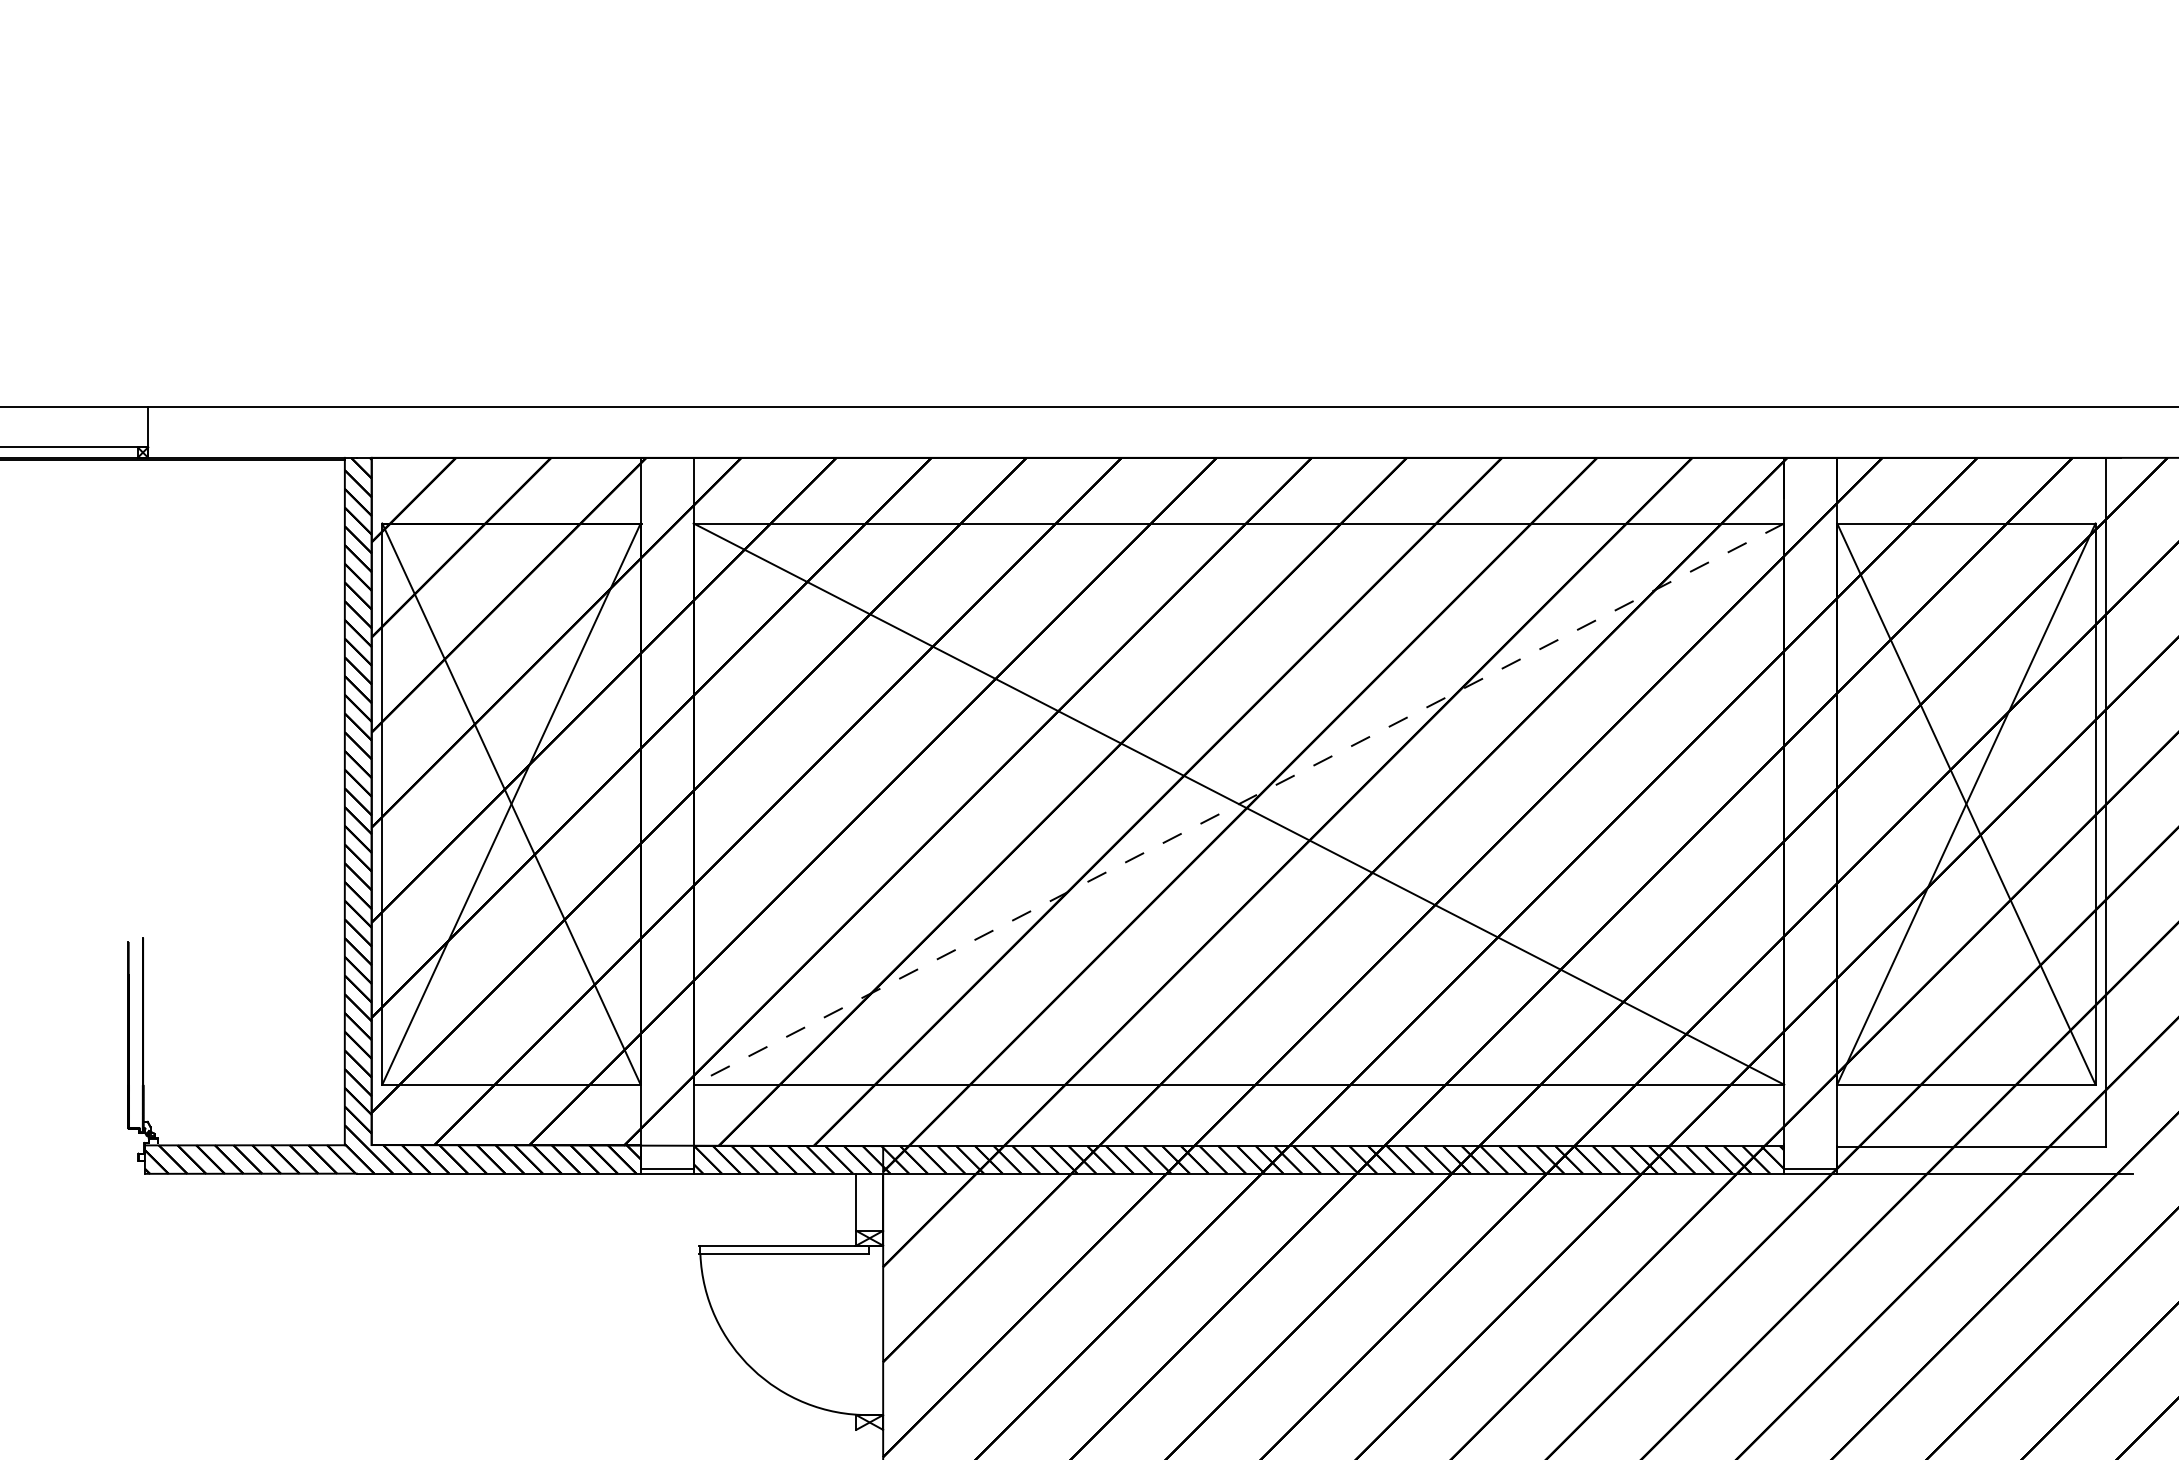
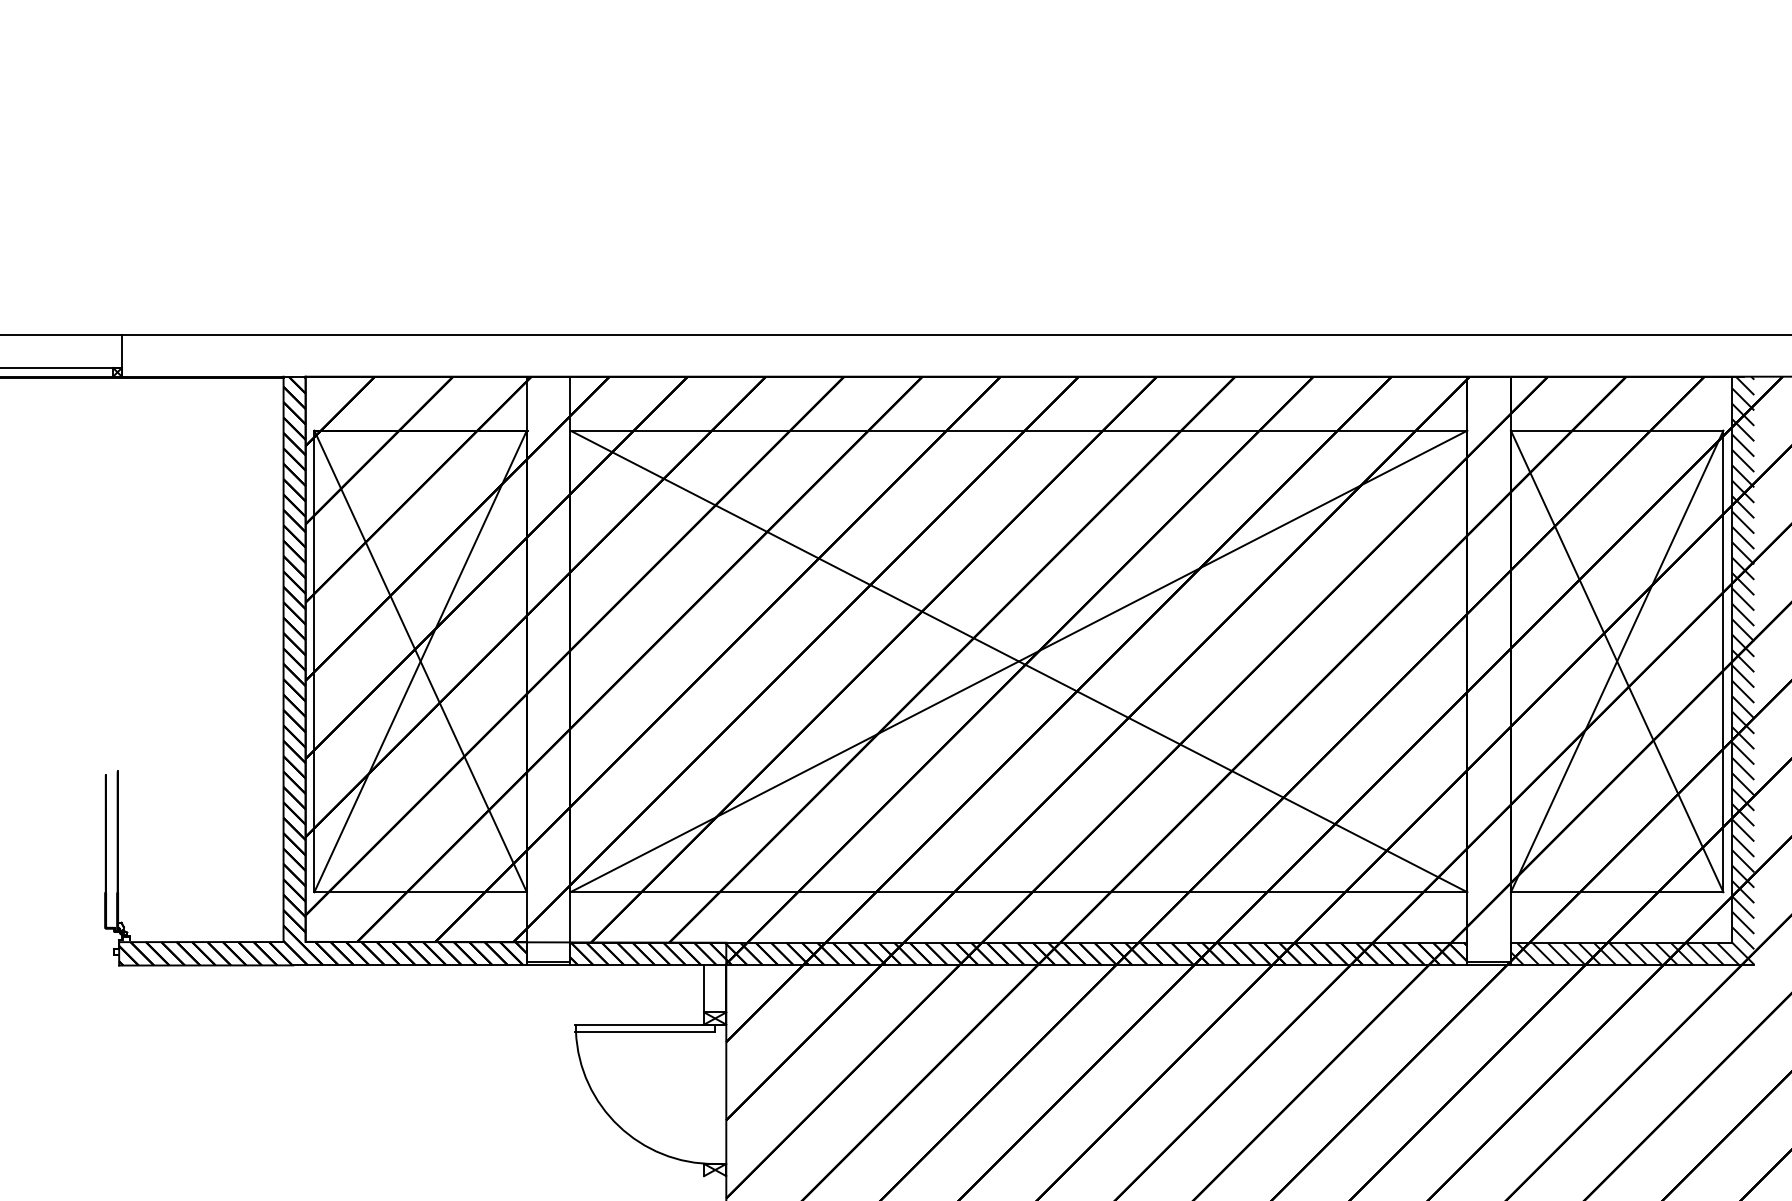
line: (1238, 804) -> (1018, 661), dashed -> solid
hatch: (1985, 815) -> (1632, 670), added

